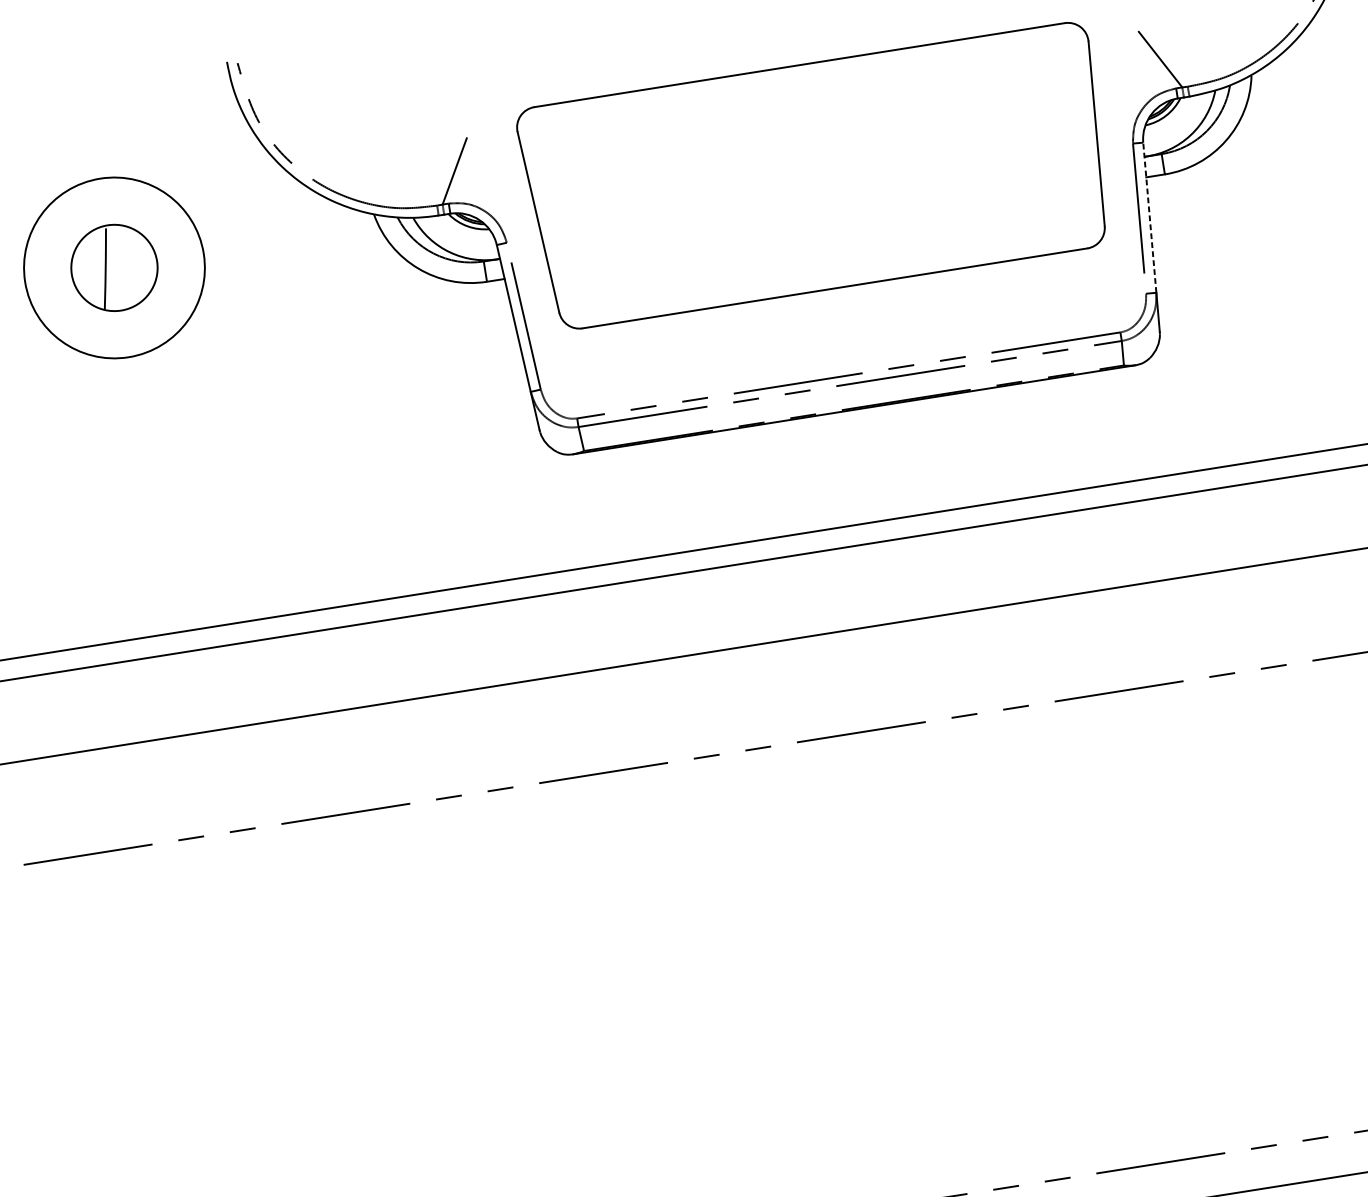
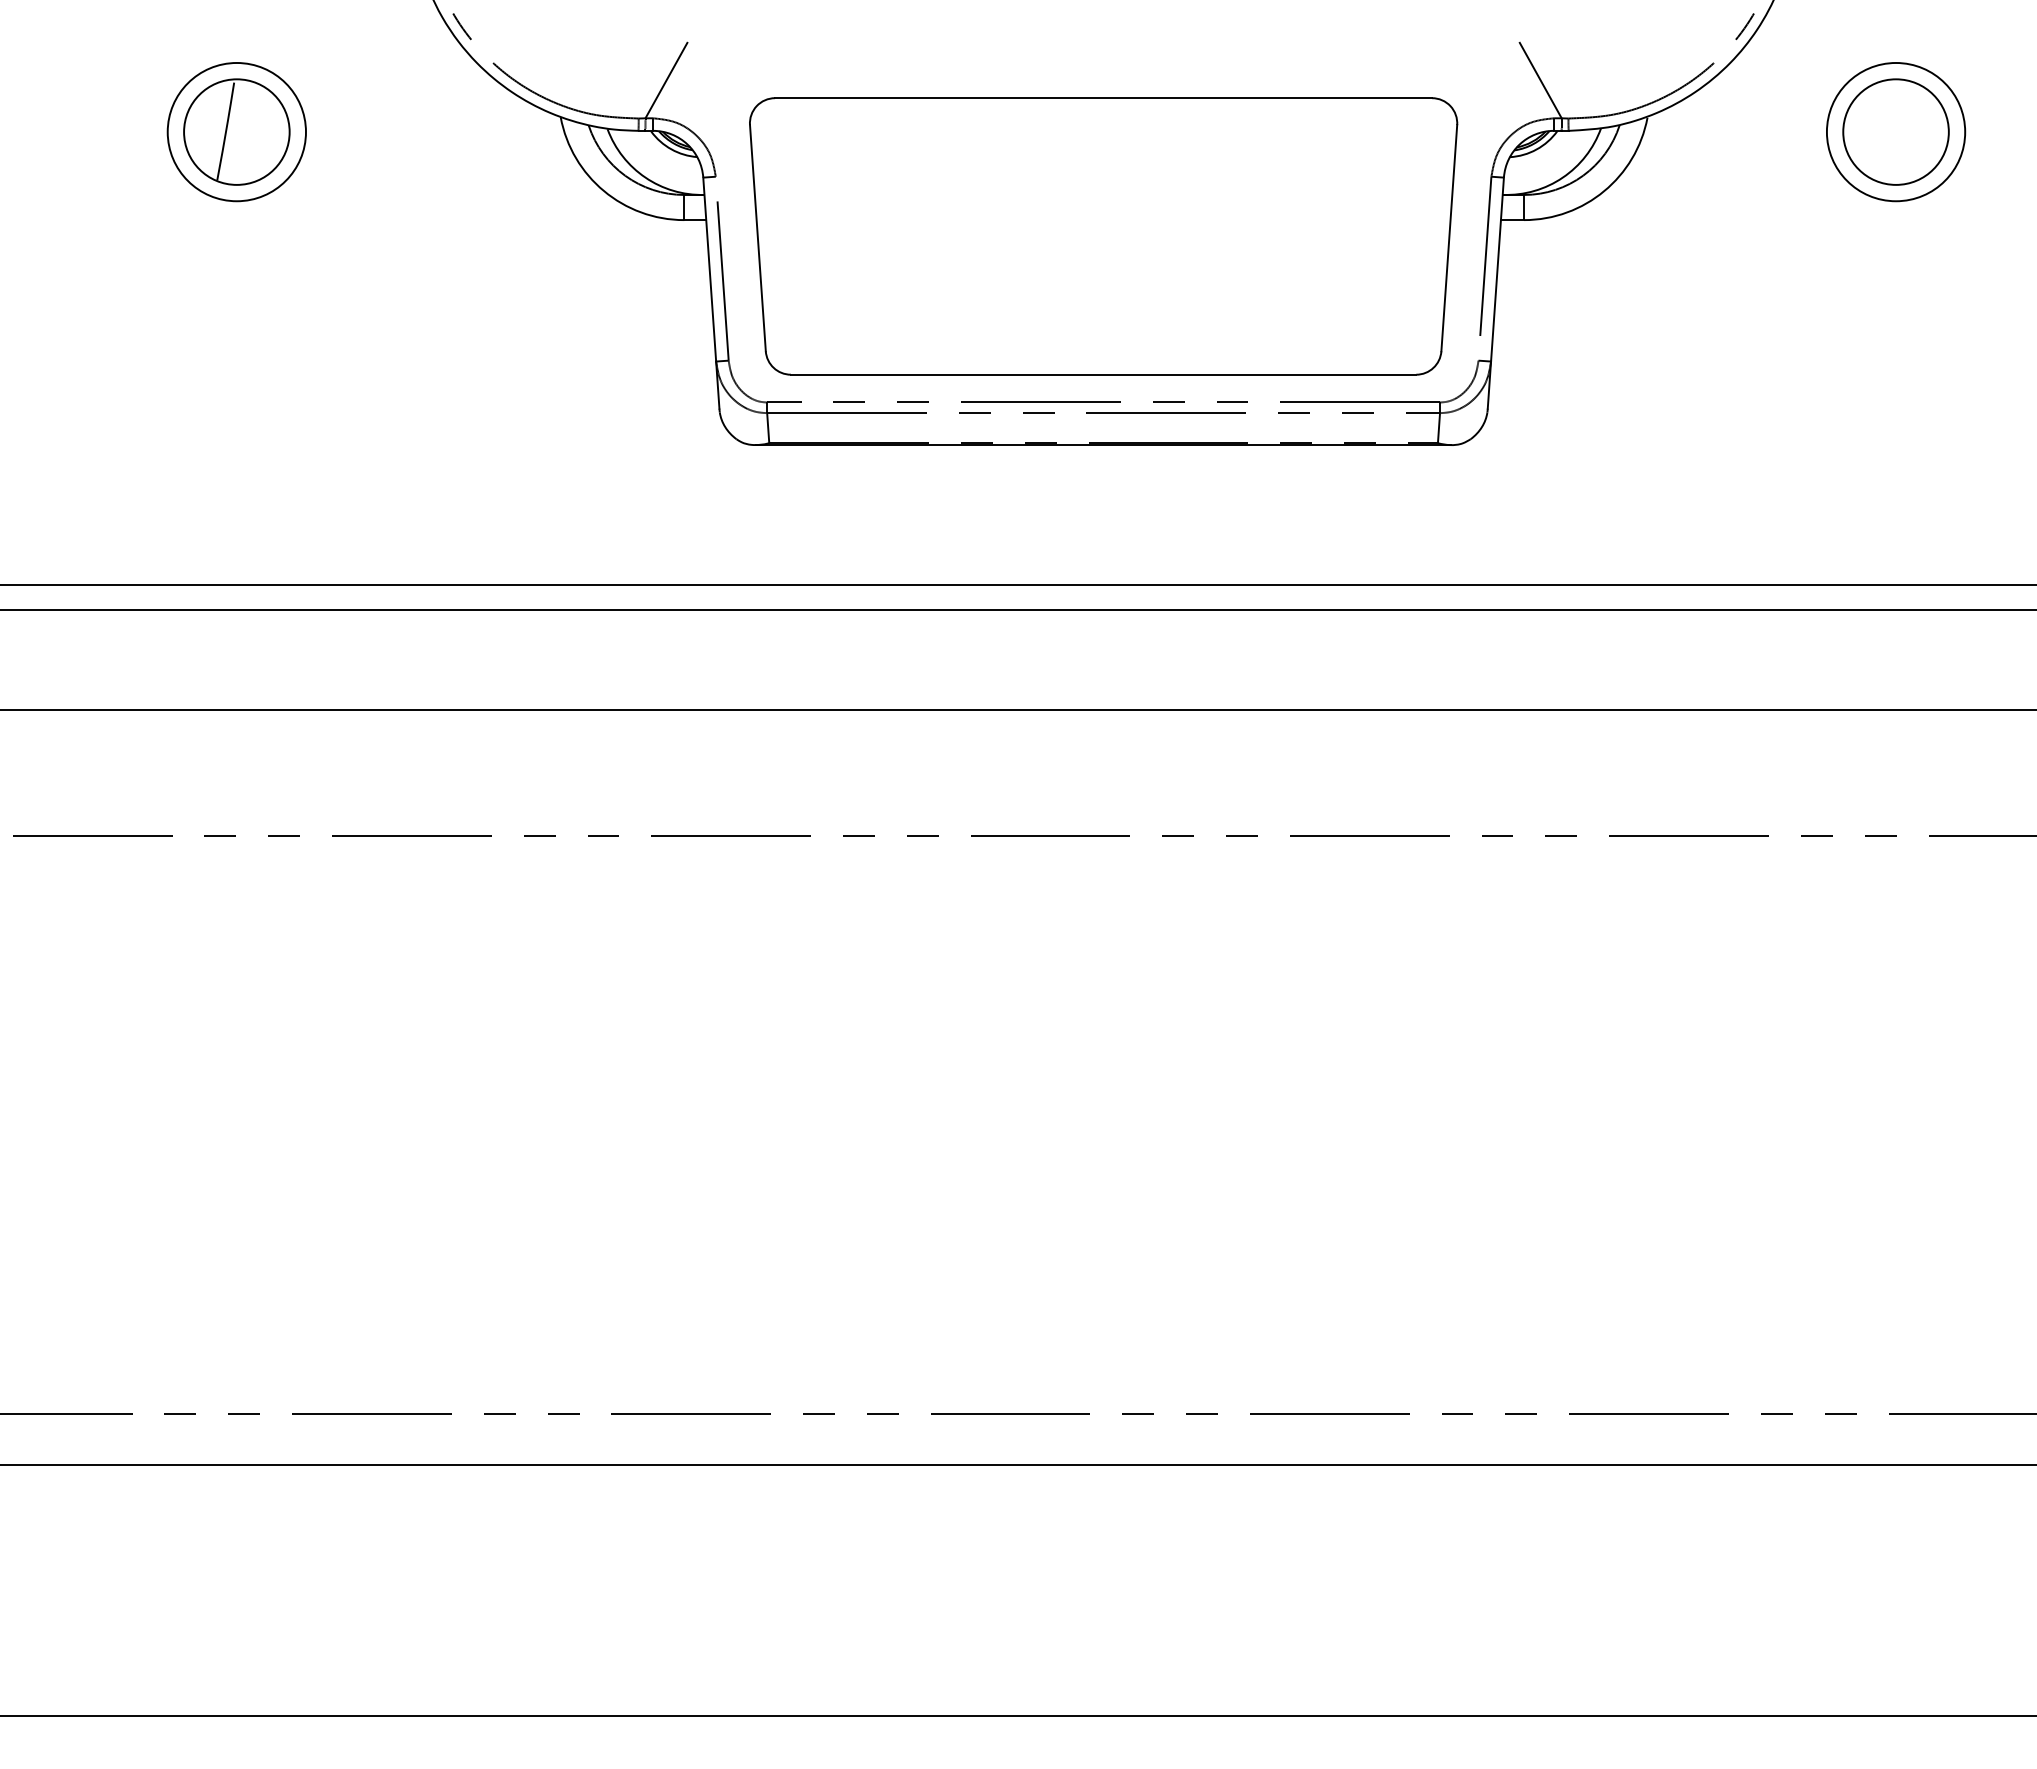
part: (817, 176) -> (1103, 236), moved
line: (1149, 217) -> (1497, 269), dashed -> solid
circle: (114, 267) -> (236, 131), size x0.62

